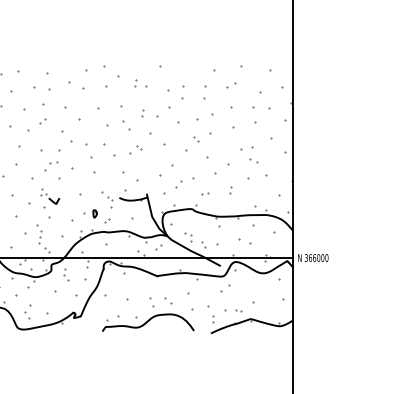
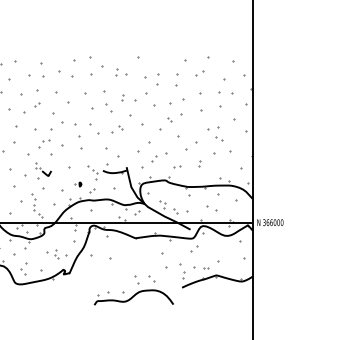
part: (89, 213) -> (77, 184), size x0.6
part: (65, 275) -> (56, 254), moved
part: (147, 314) -> (133, 290), moved

